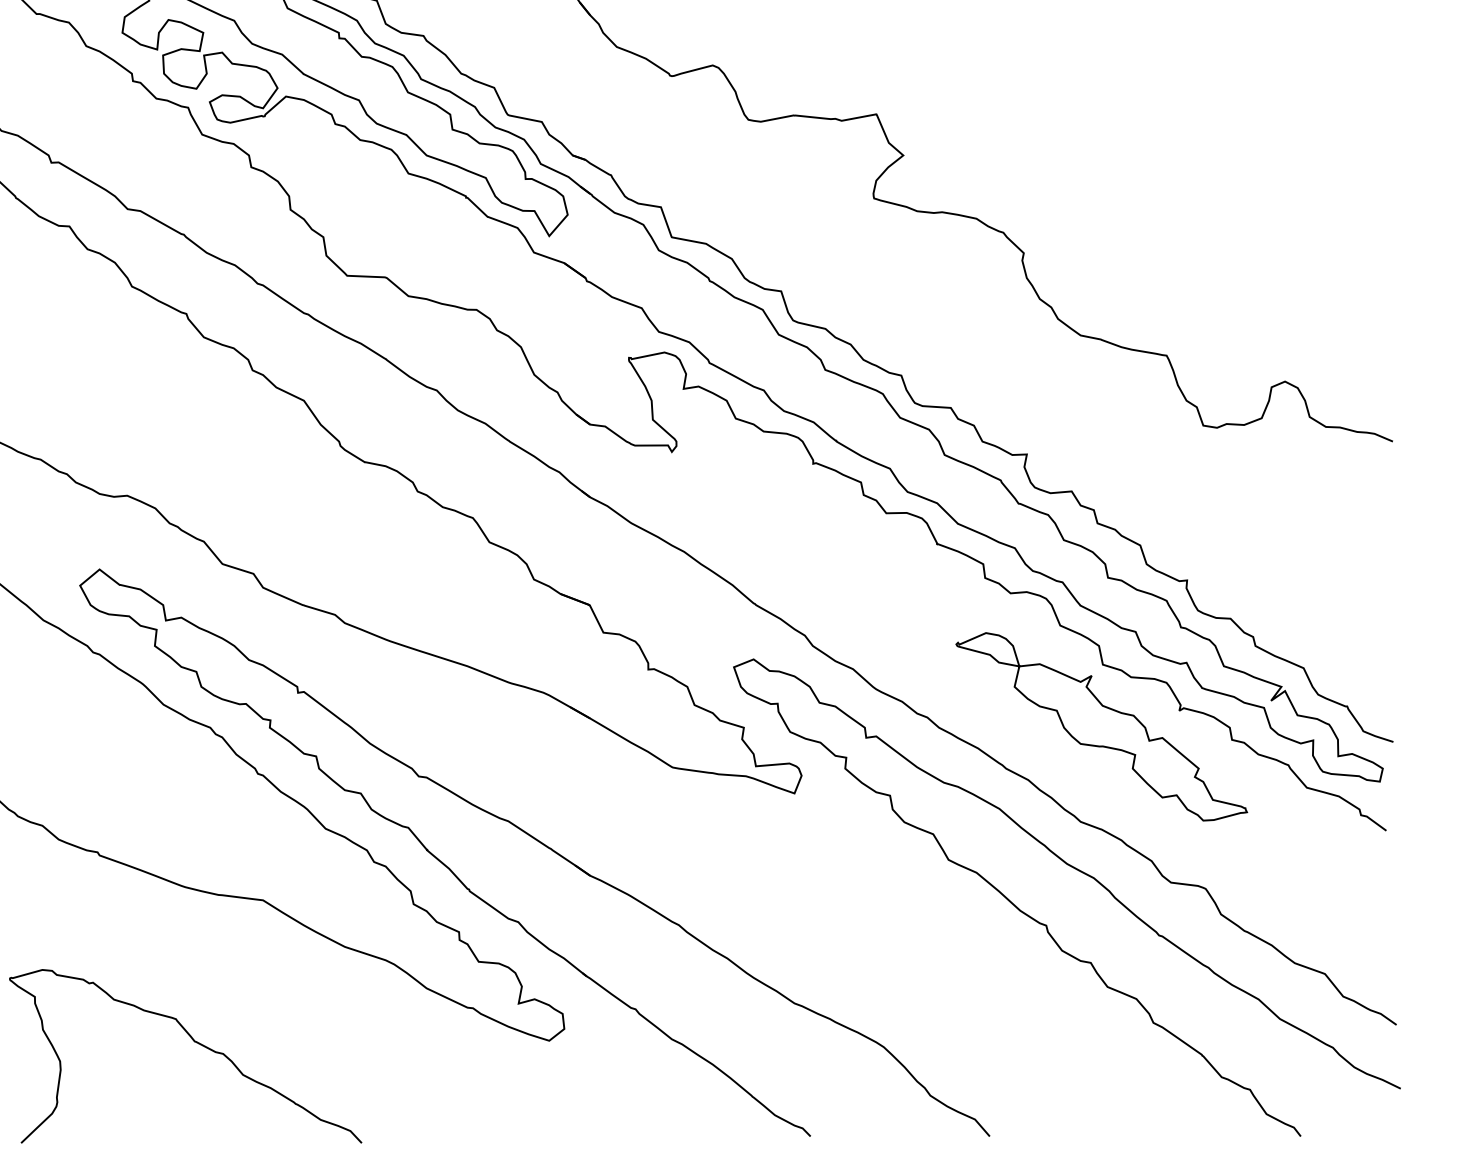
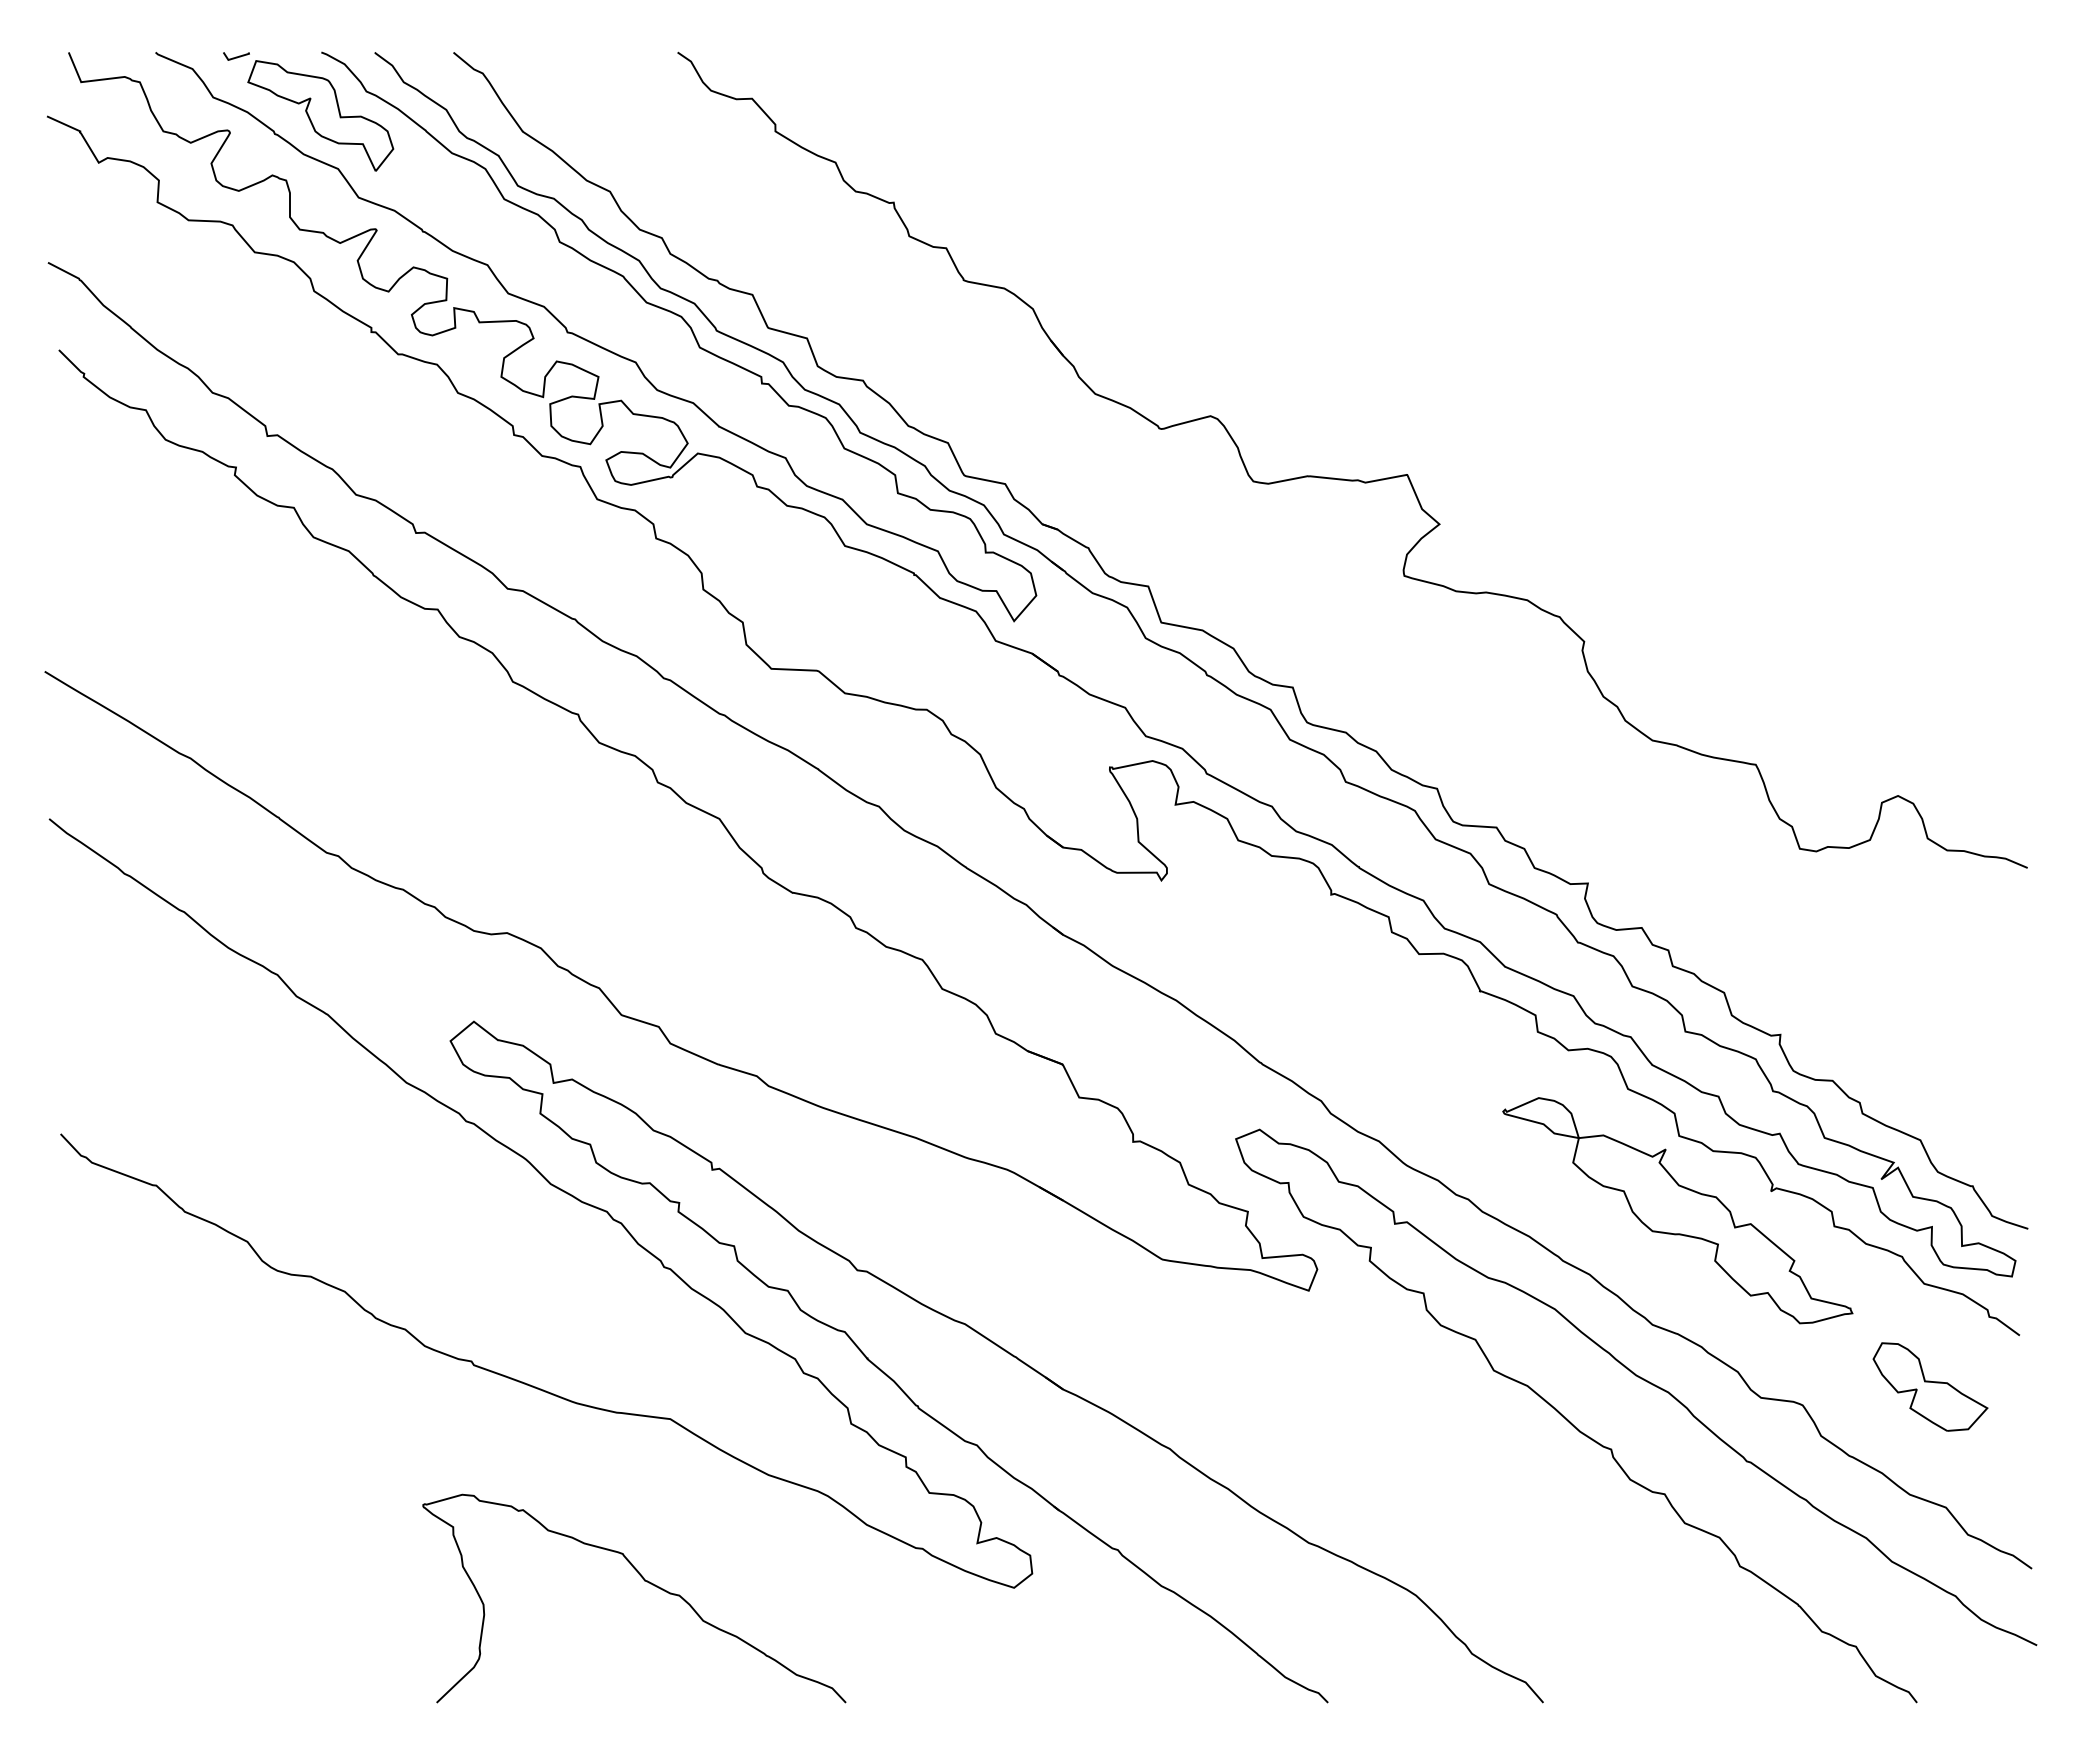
part: (1312, 873) -> (1930, 1386), added
curve: (194, 1042) -> (644, 1581), moved

